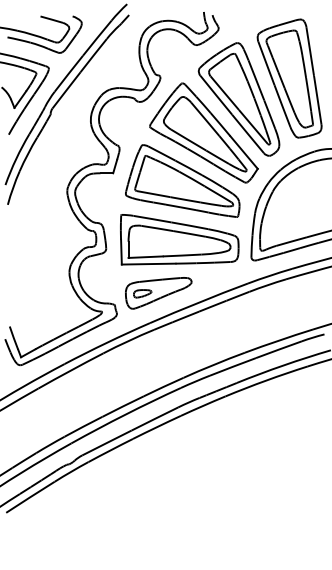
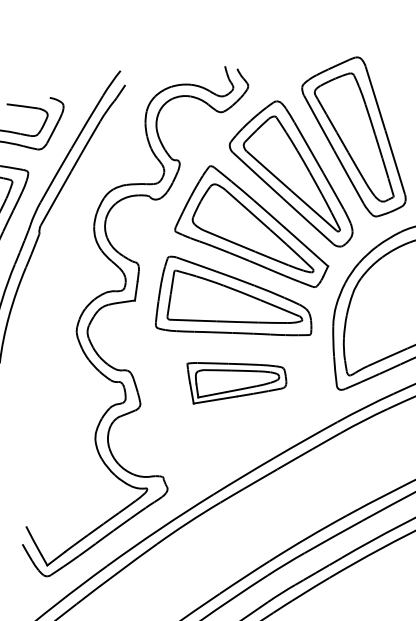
part: (179, 239) -> (236, 376), size x0.6
part: (158, 293) -> (219, 452), removed

